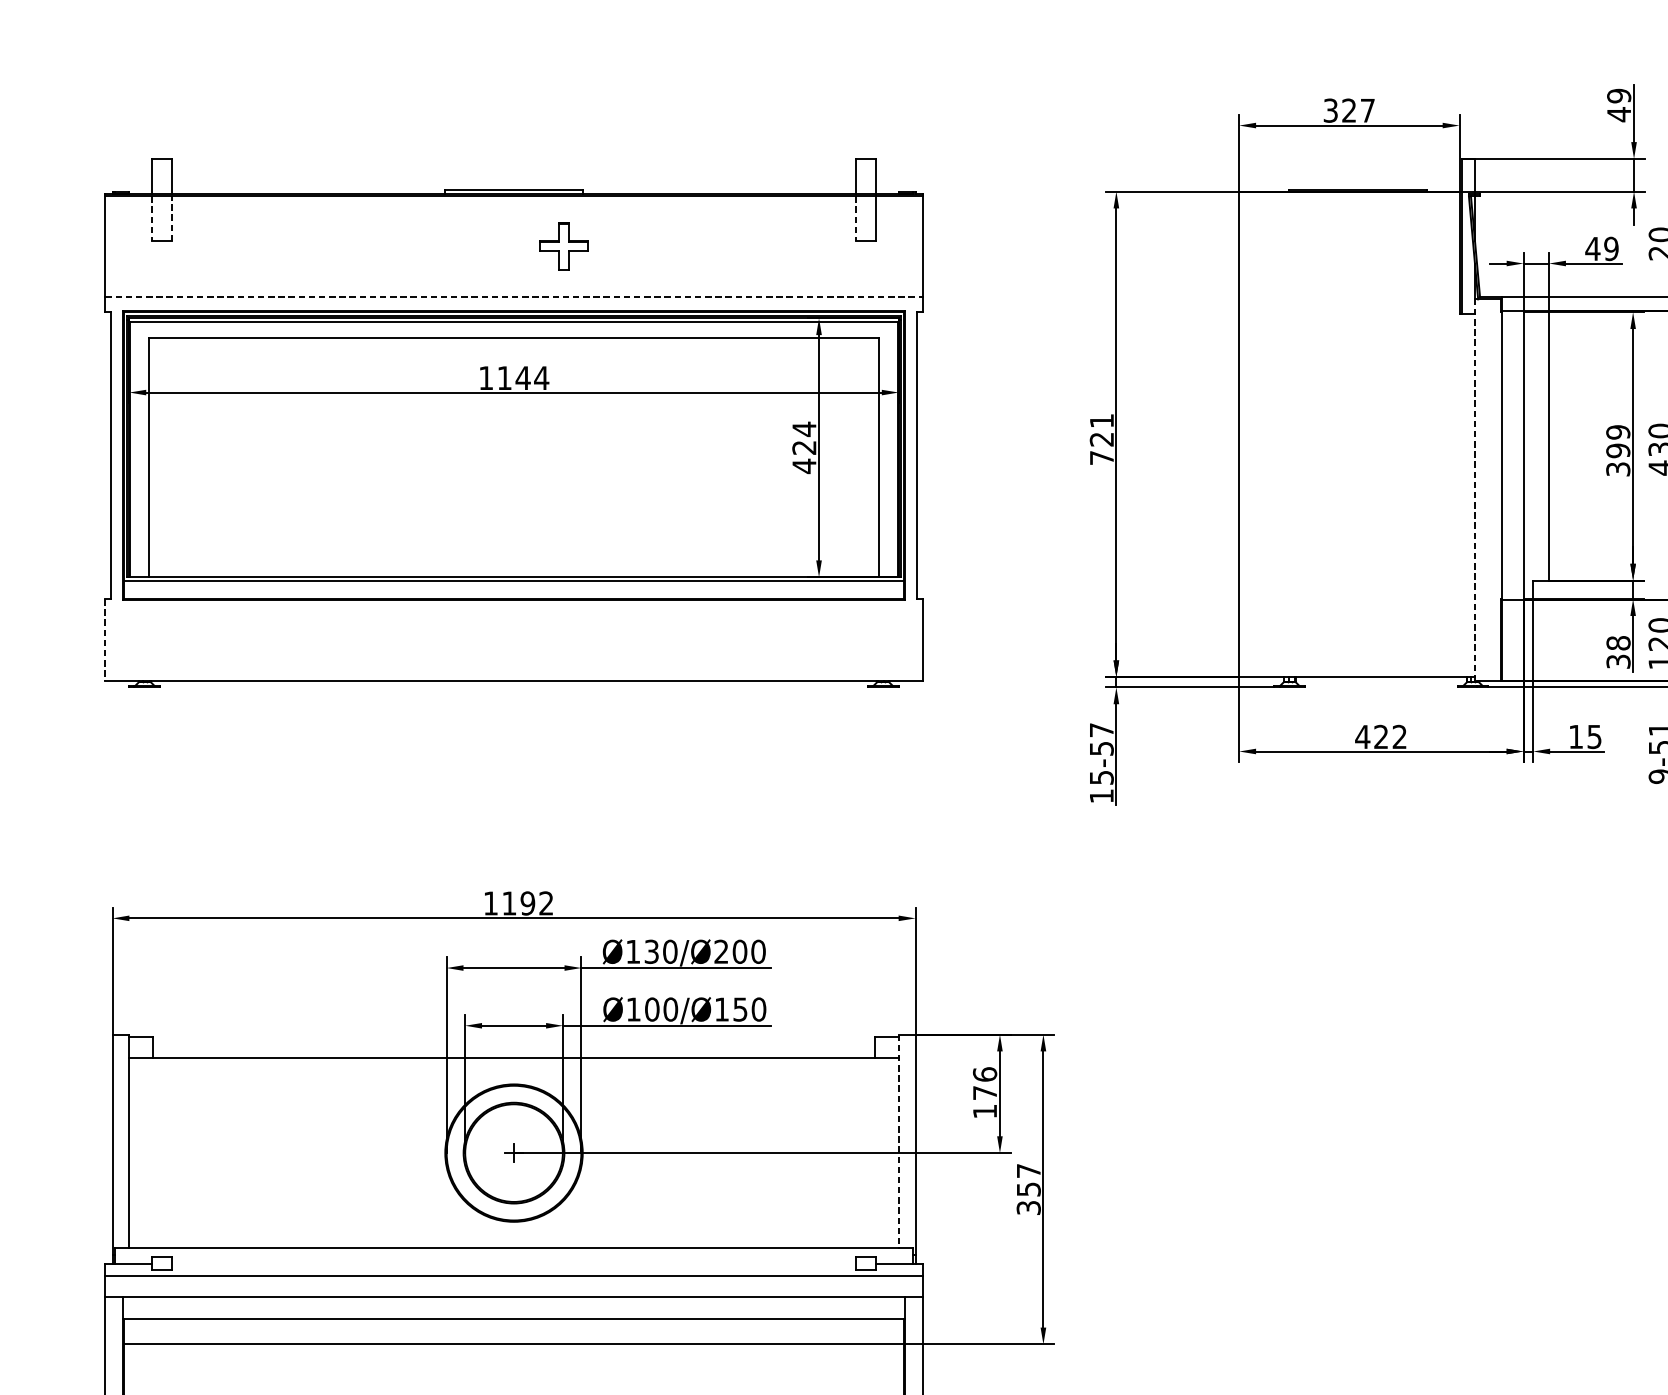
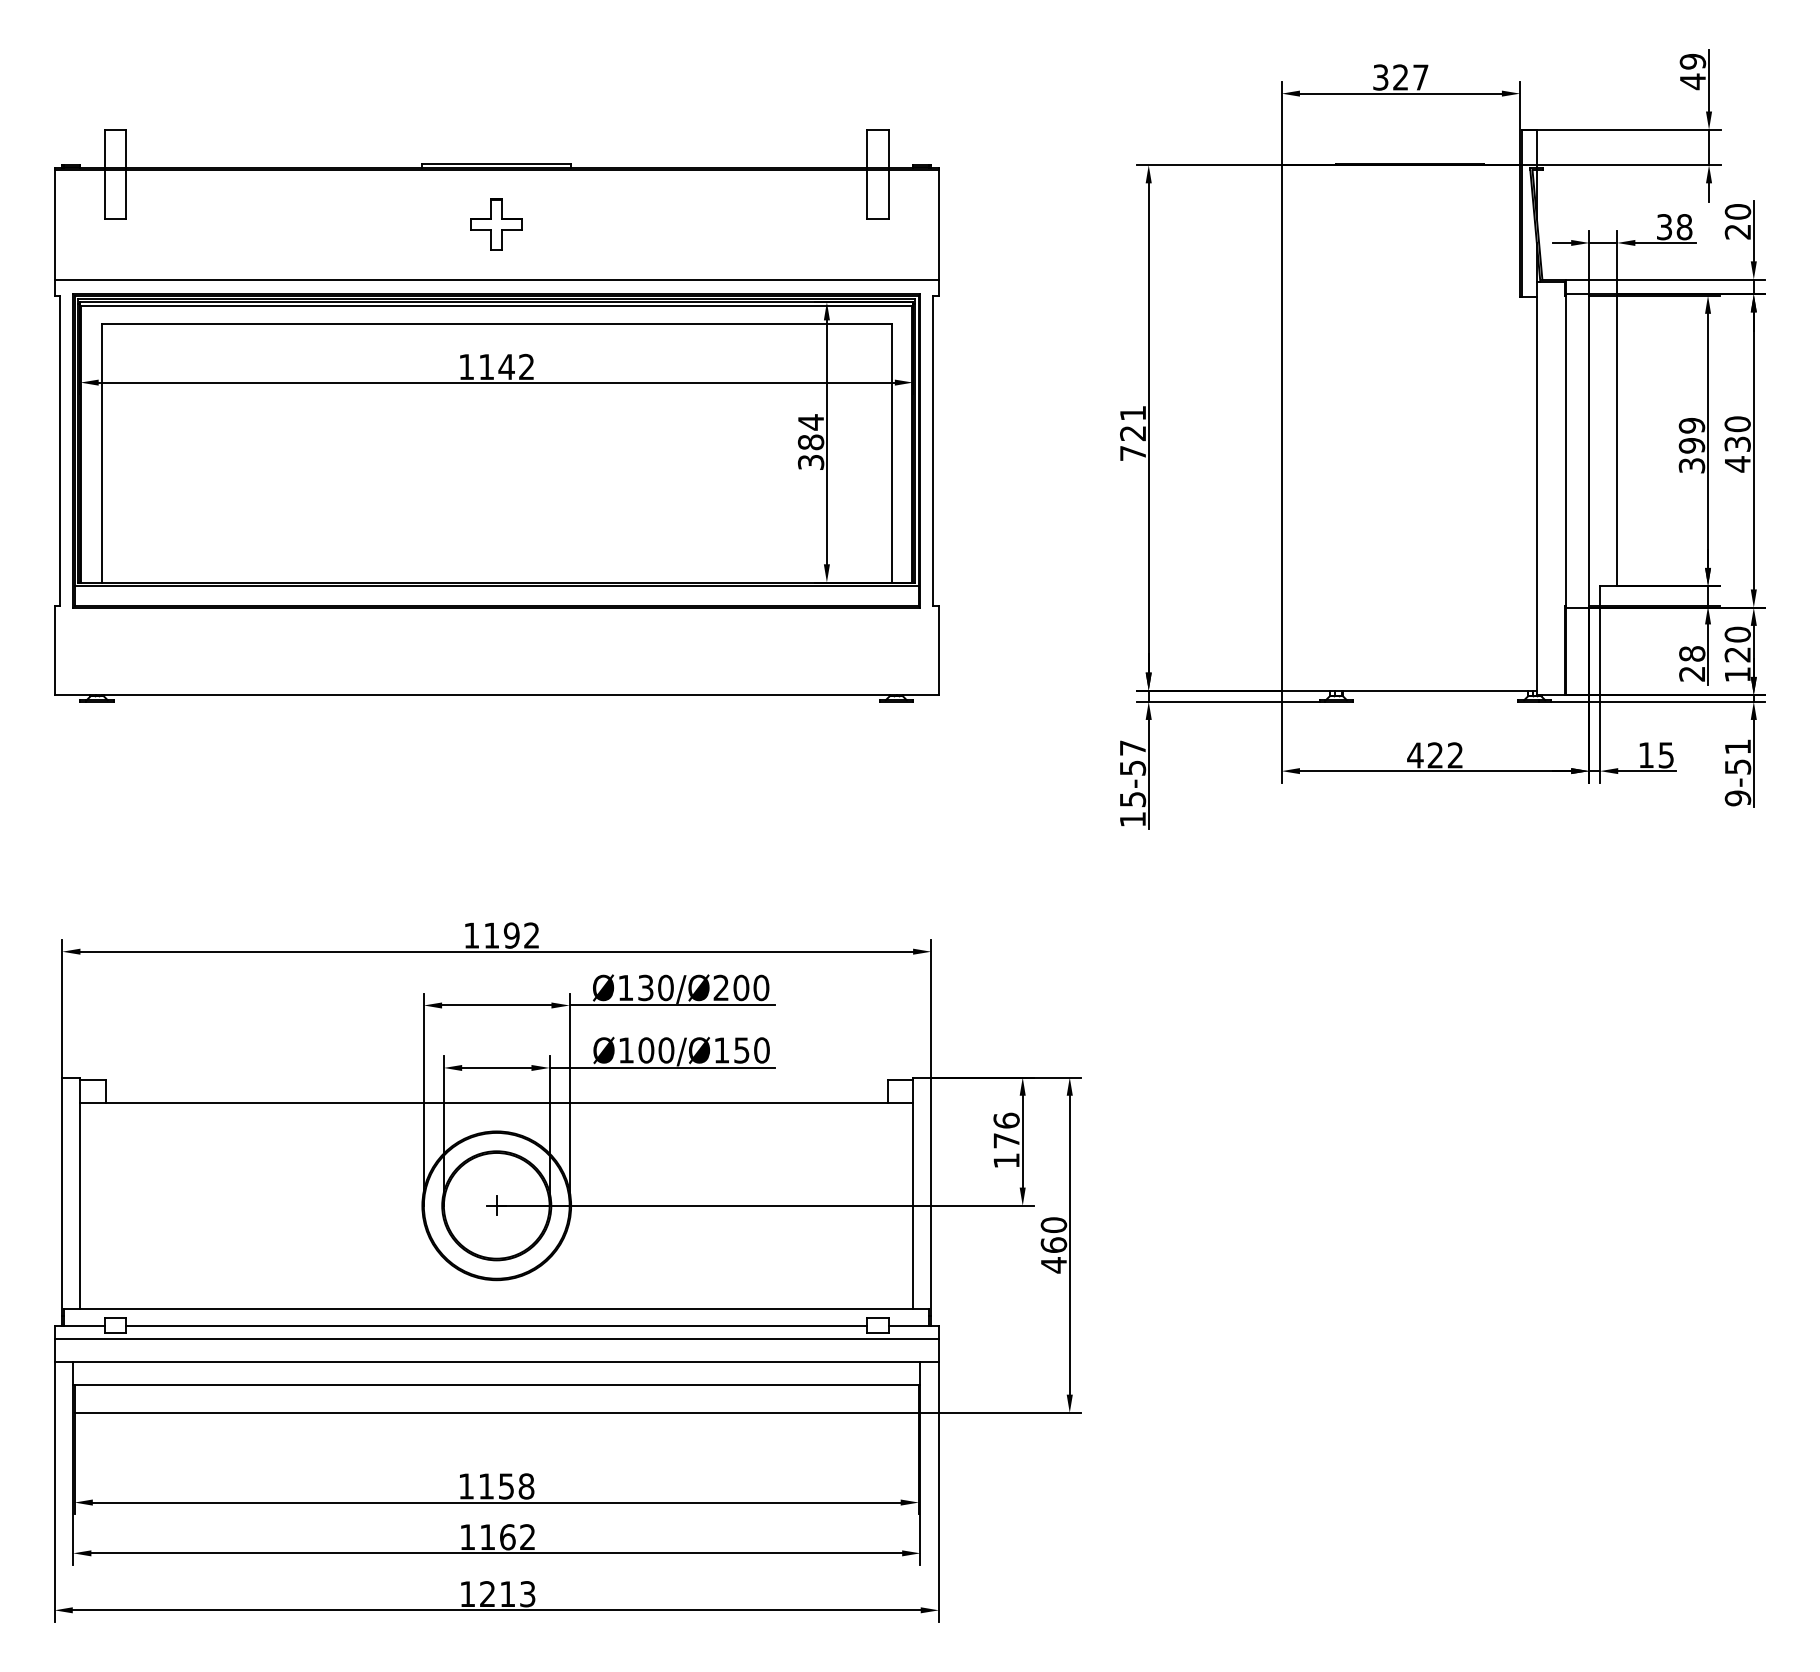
line: (171, 218) -> (126, 194), dashed -> solid
line: (151, 219) -> (104, 195), dashed -> solid
line: (856, 219) -> (867, 195), dashed -> solid
part: (563, 246) -> (496, 224), moved
text: (1602, 249) -> (1674, 227), 49 -> 38
line: (514, 297) -> (497, 279), dashed -> solid
text: (541, 377) -> (526, 366), 1144 -> 1142
text: (803, 457) -> (810, 452), 424 -> 384
line: (1474, 490) -> (1536, 488), dashed -> solid
line: (105, 640) -> (54, 651), dashed -> solid
text: (1618, 661) -> (1692, 673), 38 -> 28
line: (899, 1141) -> (913, 1193), dashed -> solid
text: (1028, 1189) -> (1053, 1245), 357 -> 460
line: (513, 1264) -> (496, 1326), added

